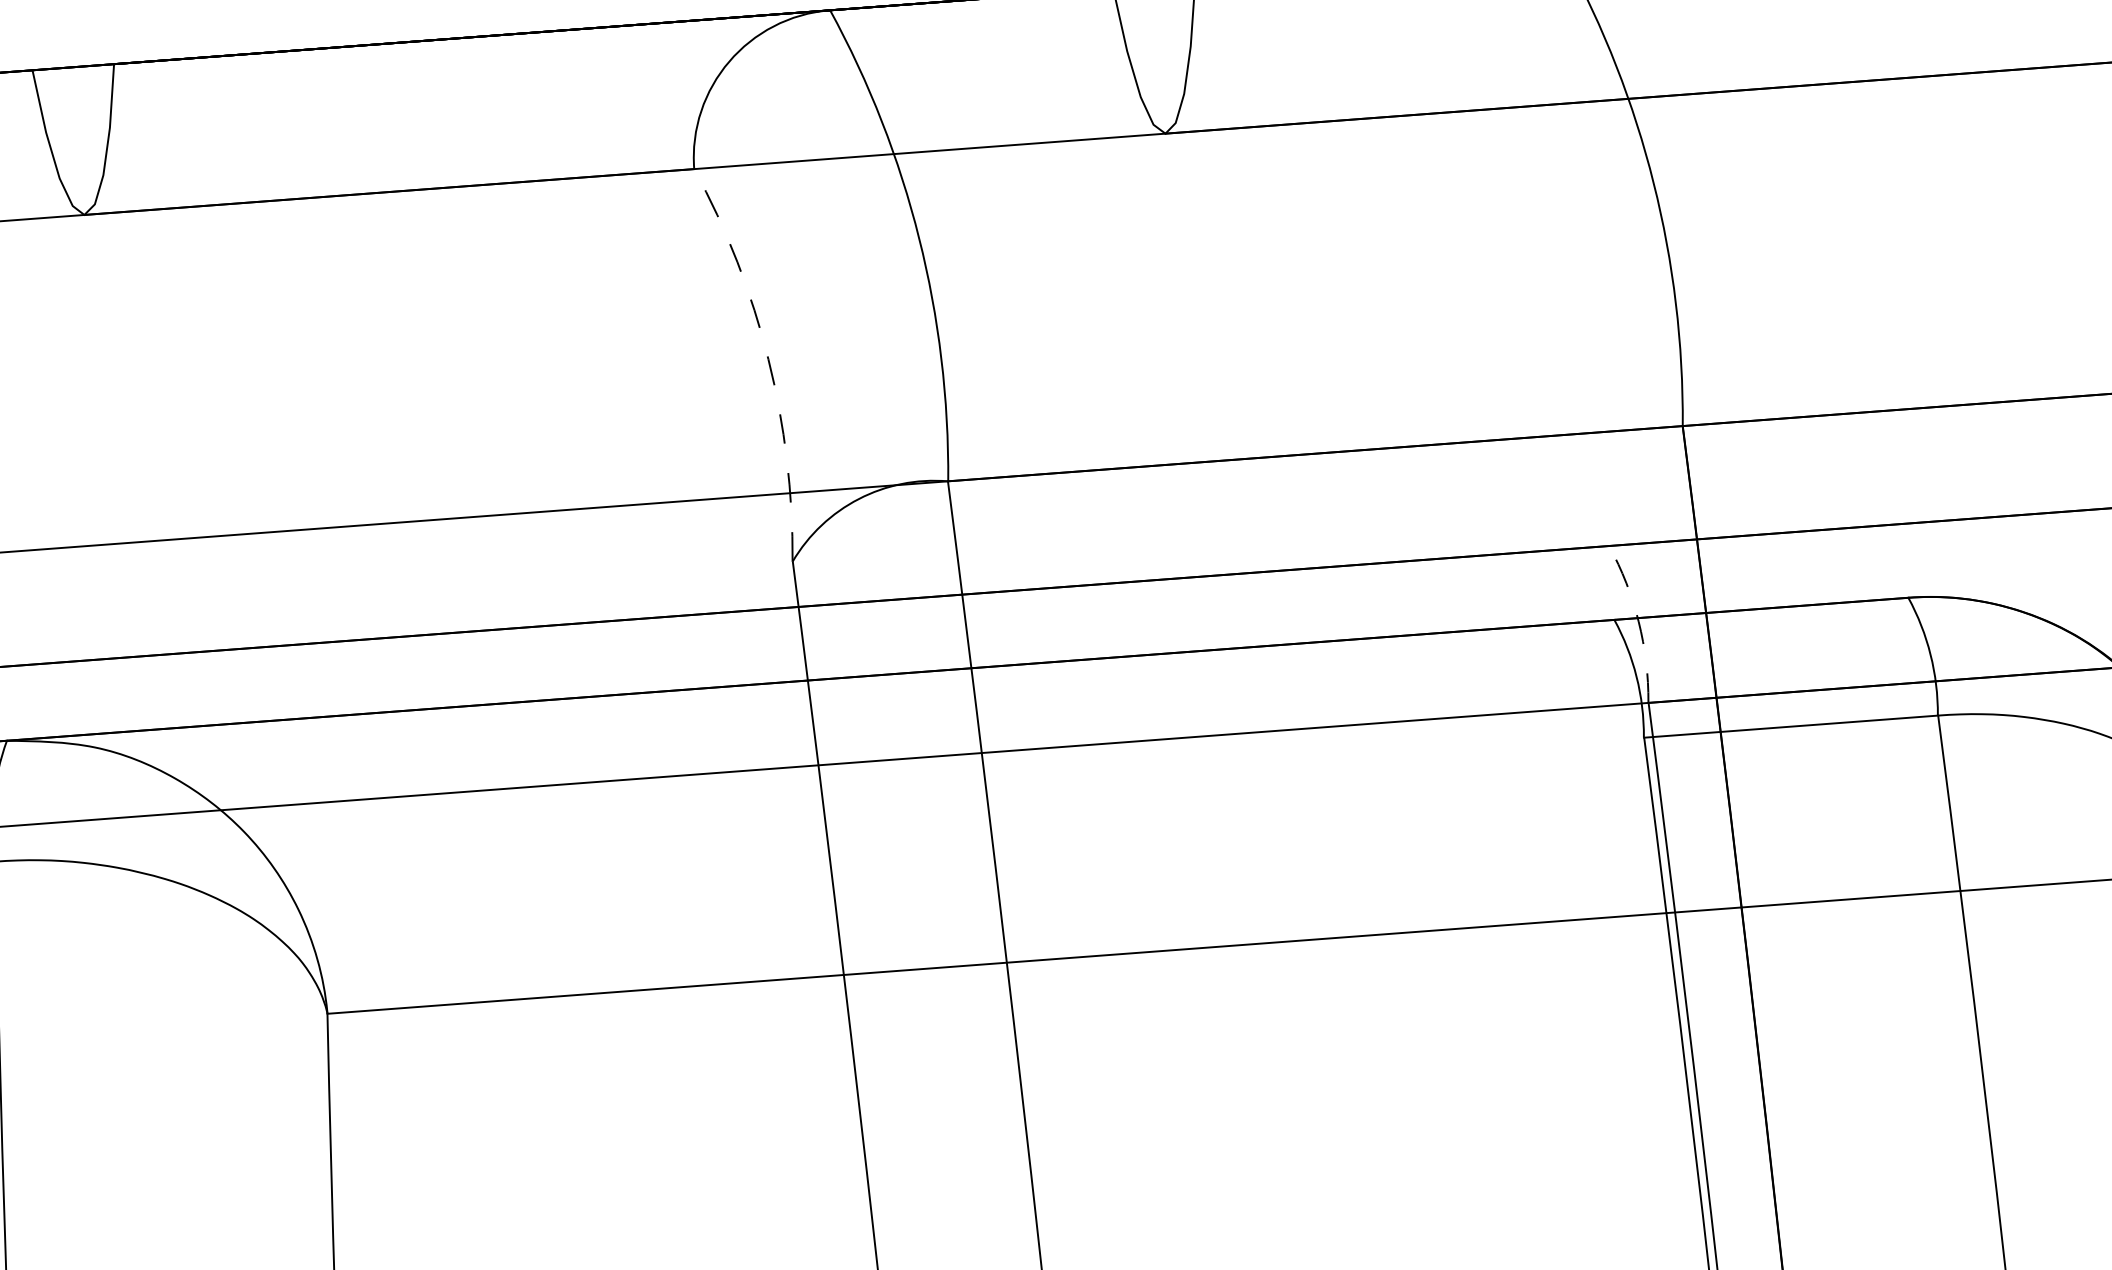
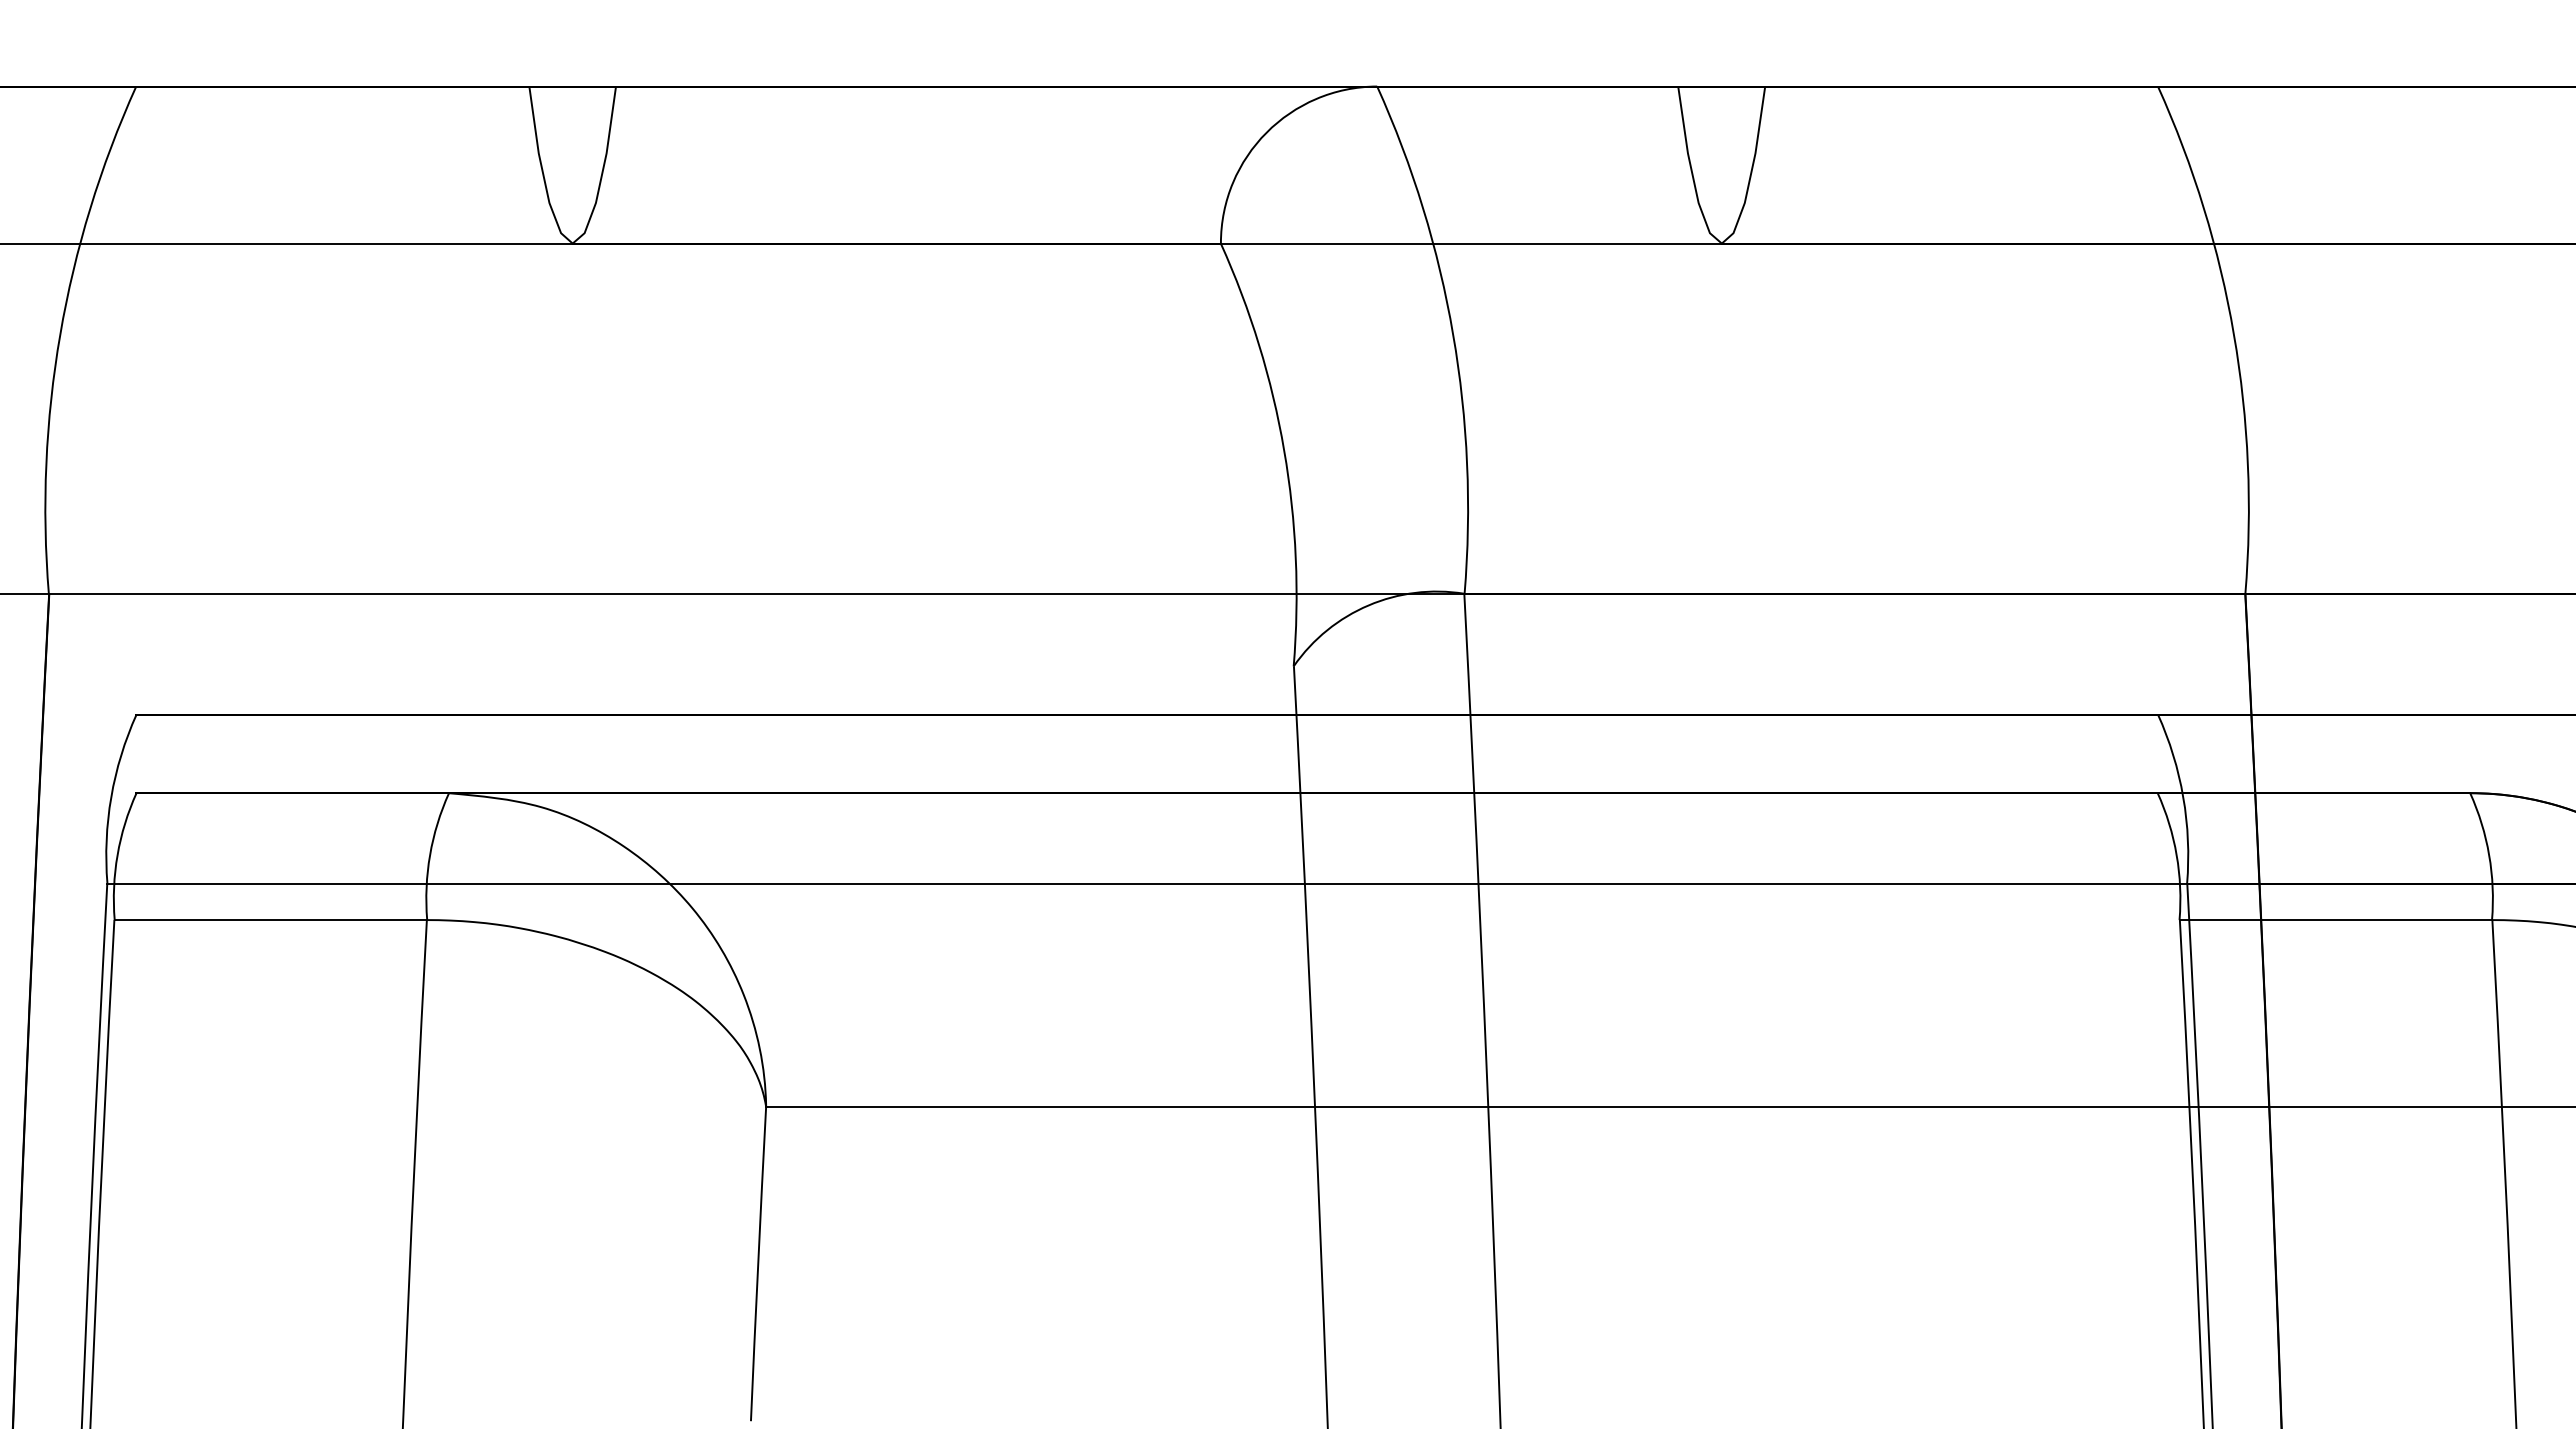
arc: (768, 359) -> (1284, 450), dashed -> solid
arc: (1638, 622) -> (2183, 797), dashed -> solid

